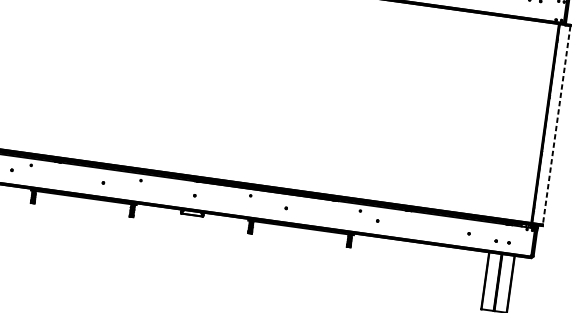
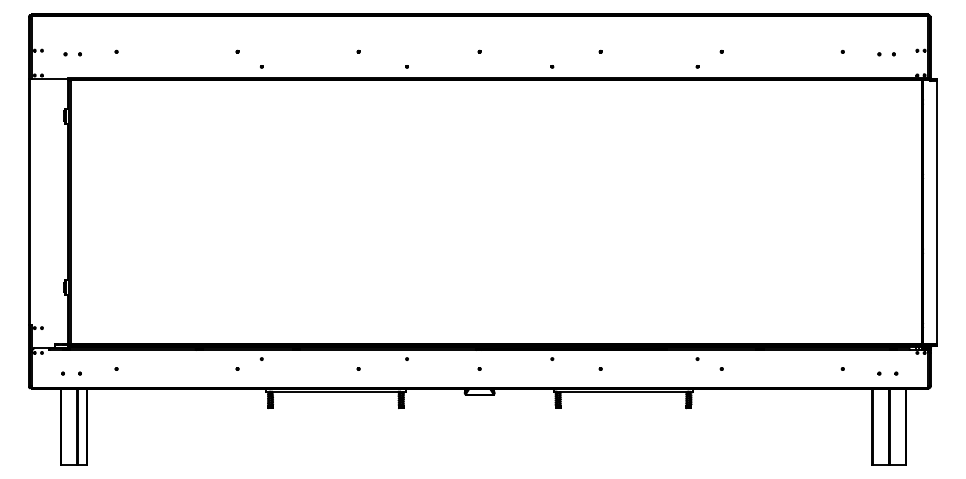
line: (557, 125) -> (937, 212), dashed -> solid

